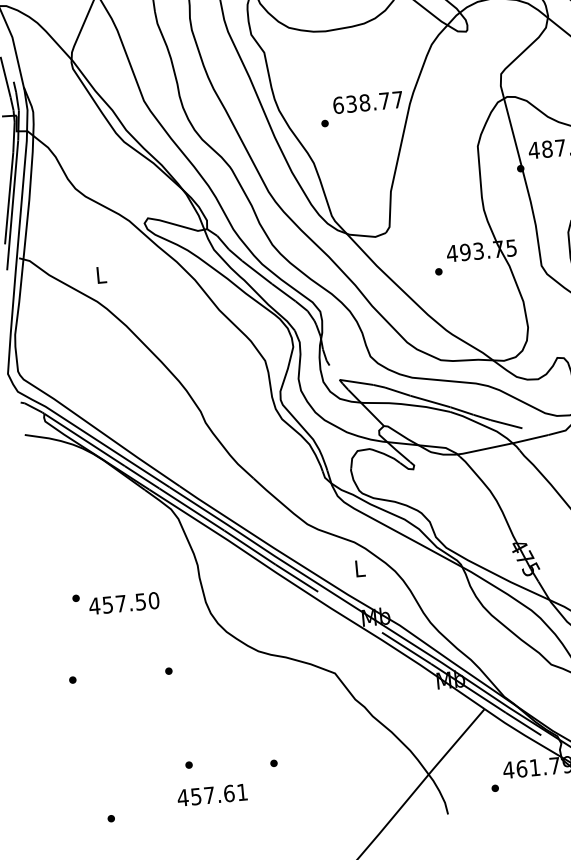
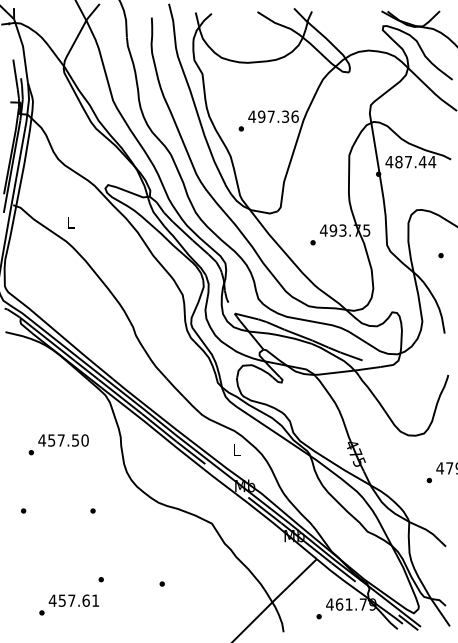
text: (367, 102) -> (273, 116), 638.77 -> 497.36
text: (124, 603) -> (63, 440), moved
text: (211, 794) -> (73, 600), moved

